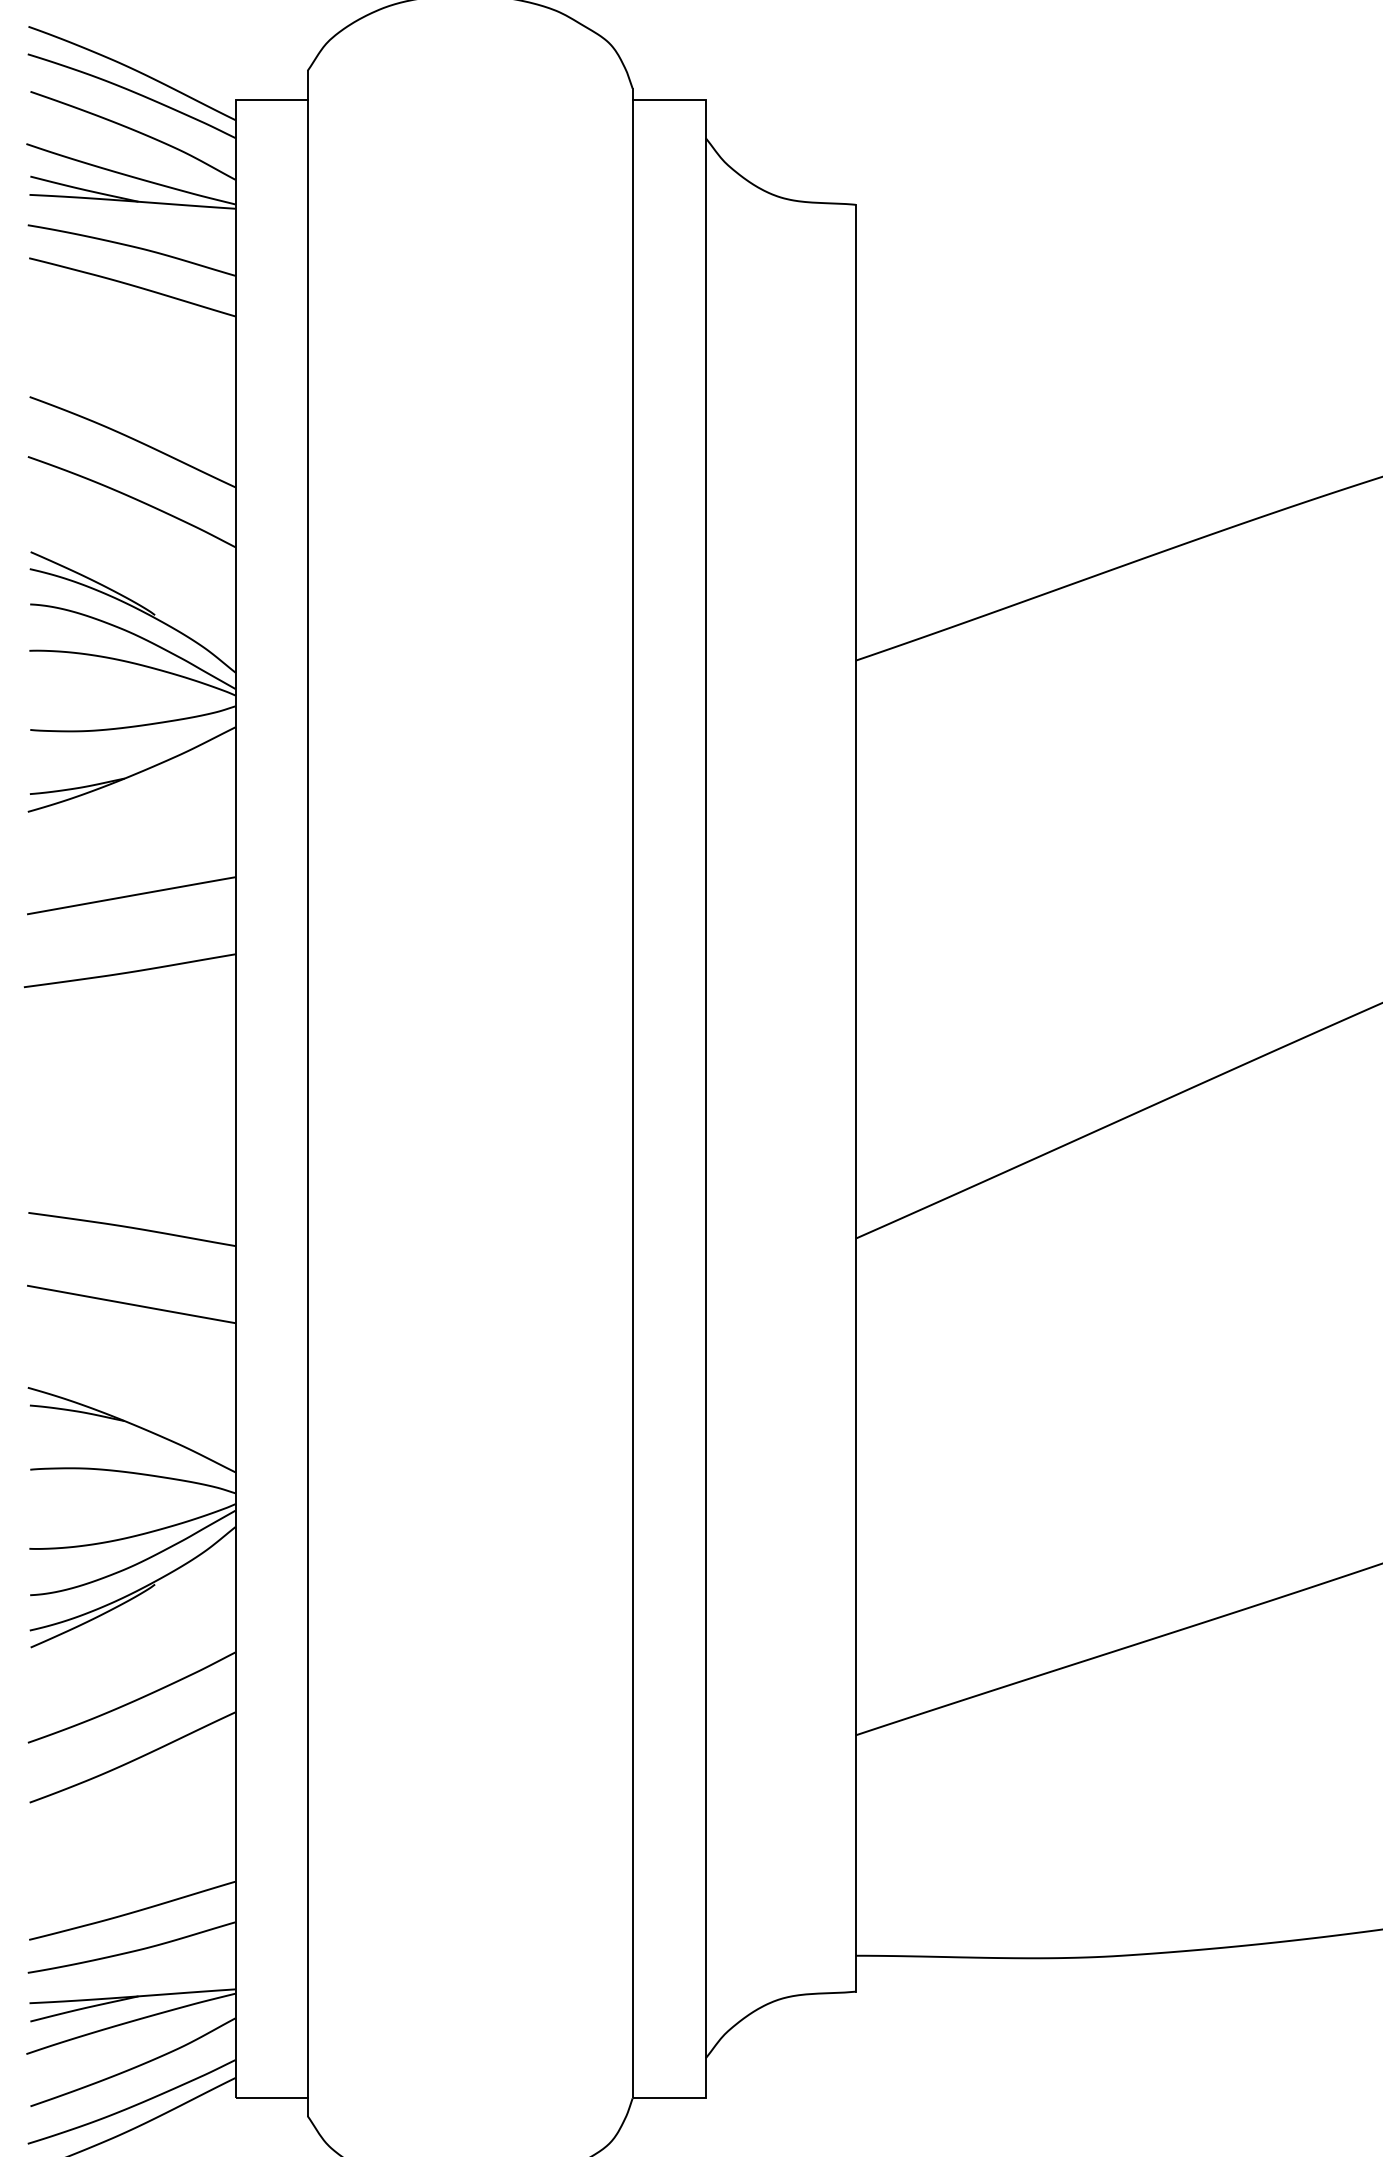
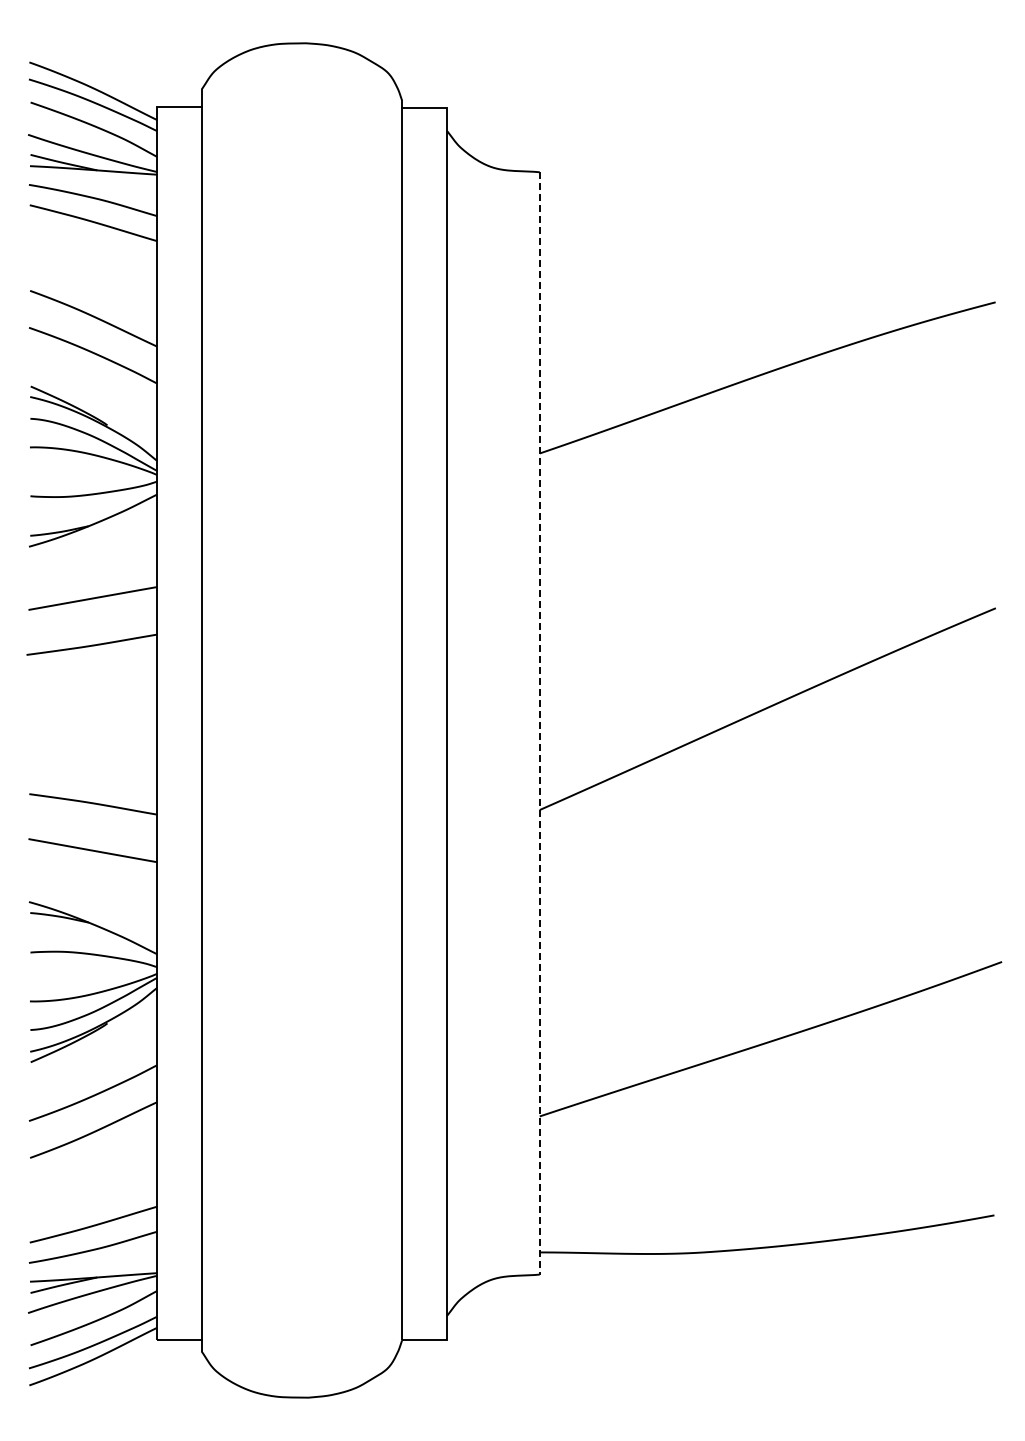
line: (855, 1098) -> (539, 723), solid -> dashed

